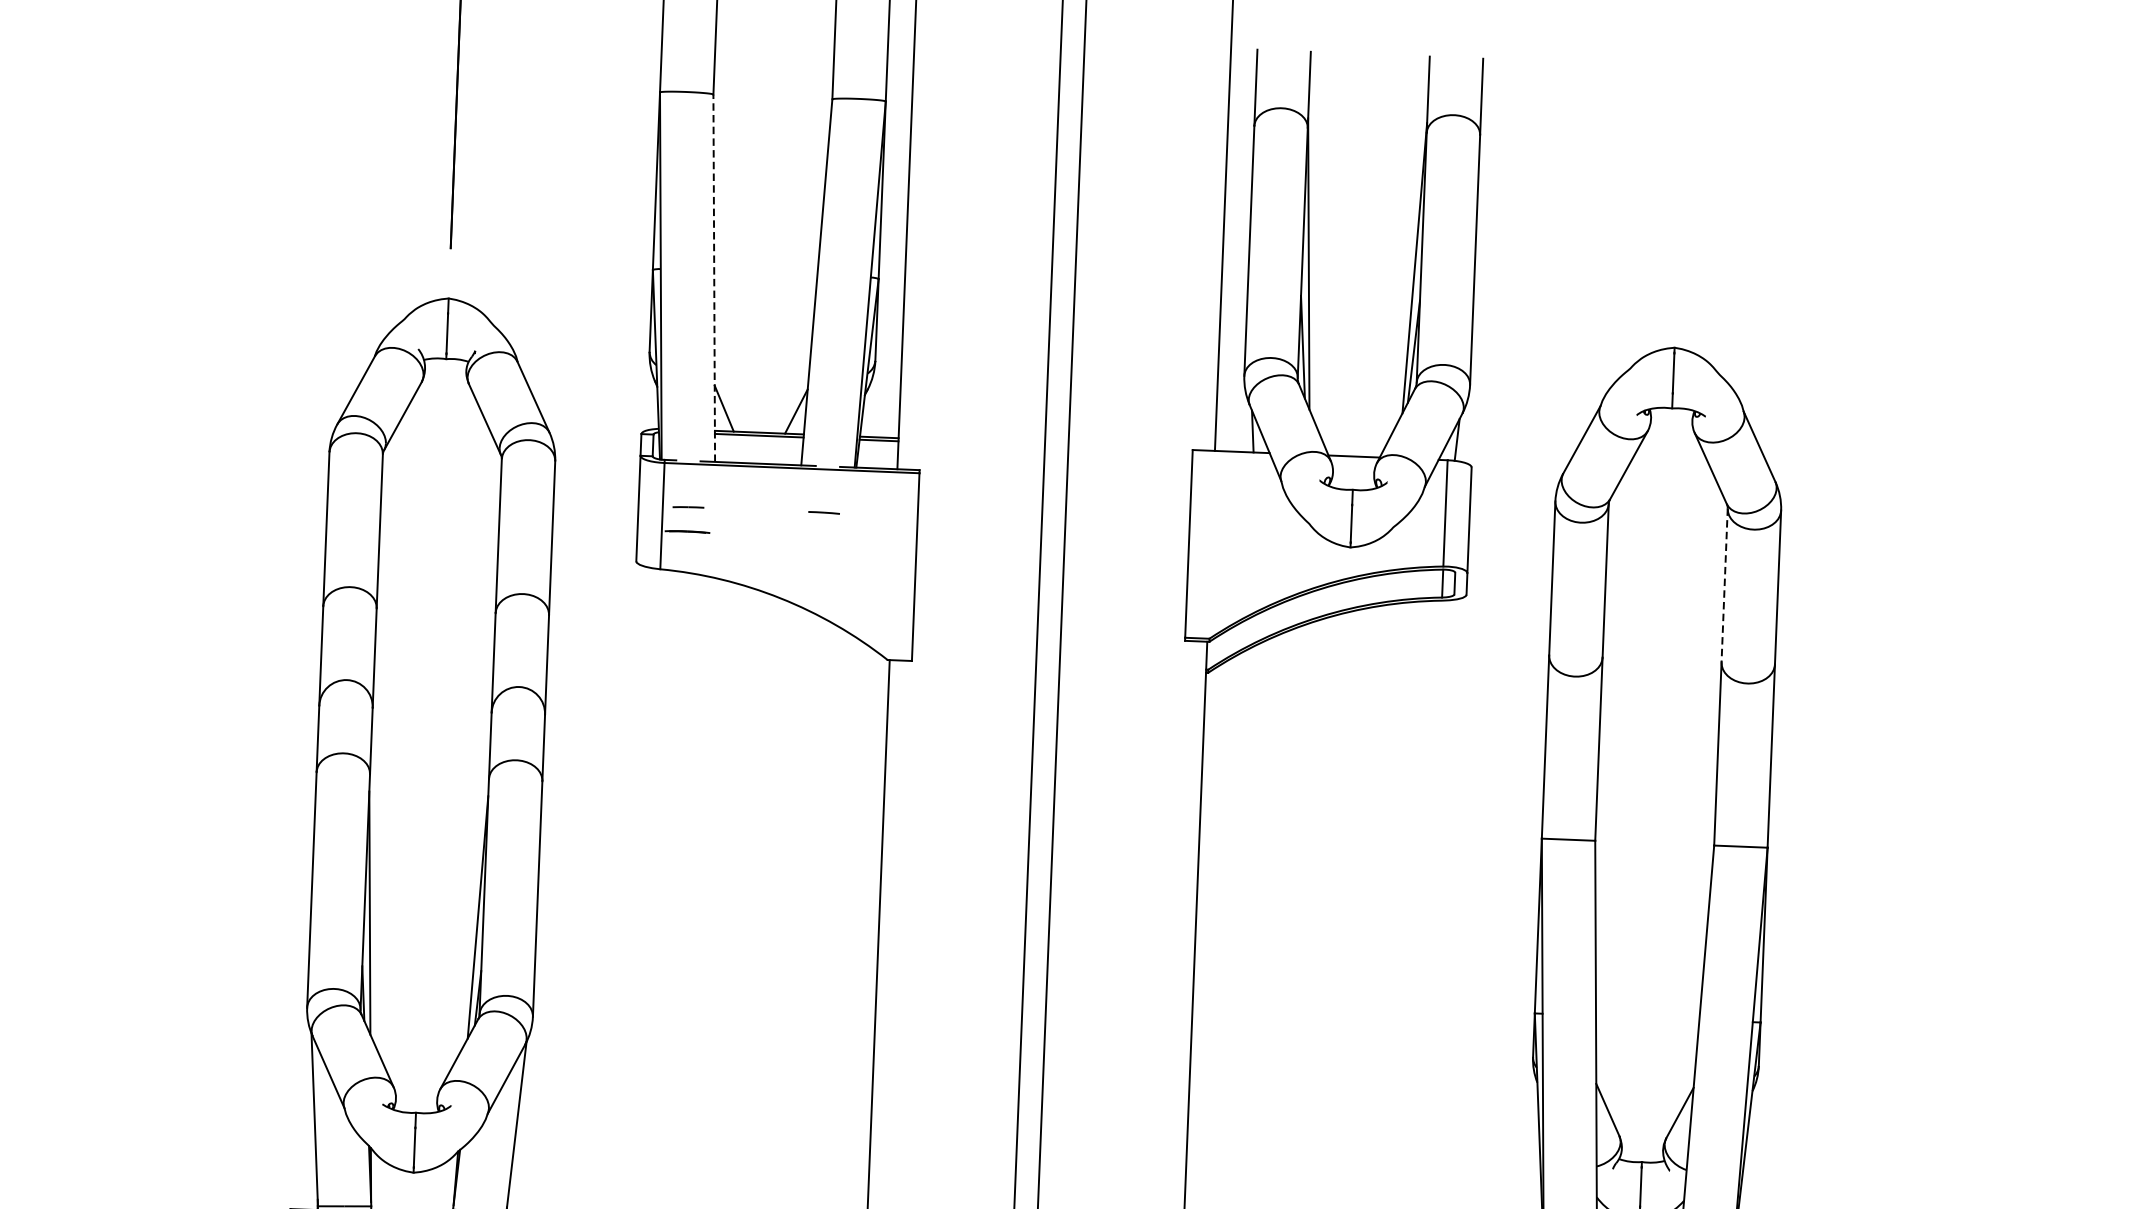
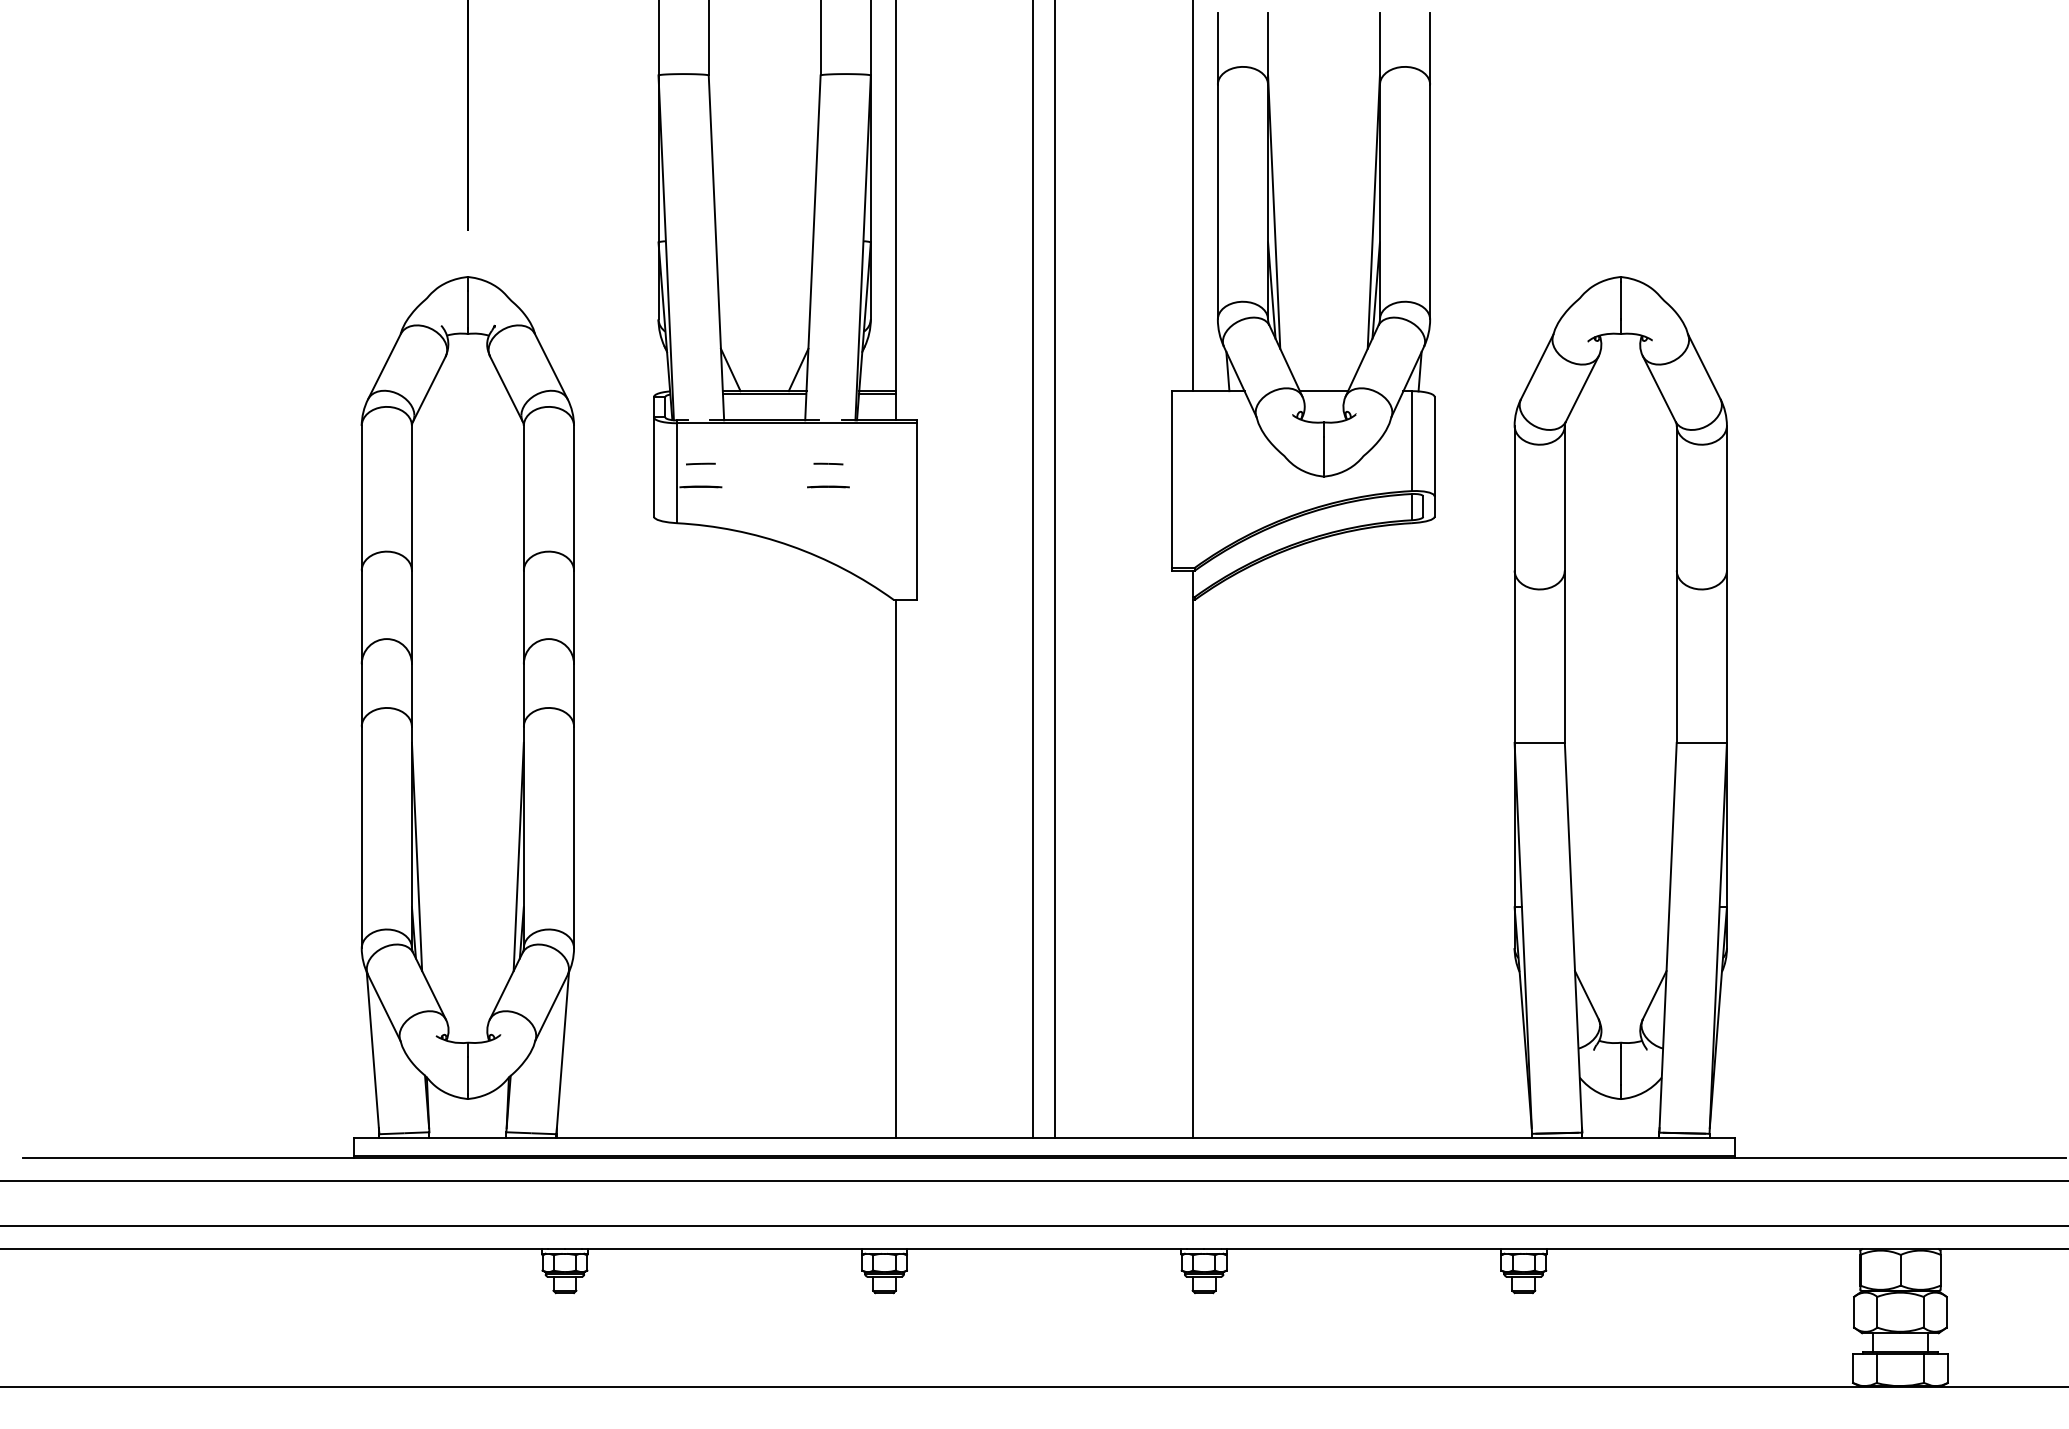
line: (714, 277) -> (716, 247), dashed -> solid
line: (823, 536) -> (828, 486), added
line: (1724, 585) -> (1676, 498), dashed -> solid

